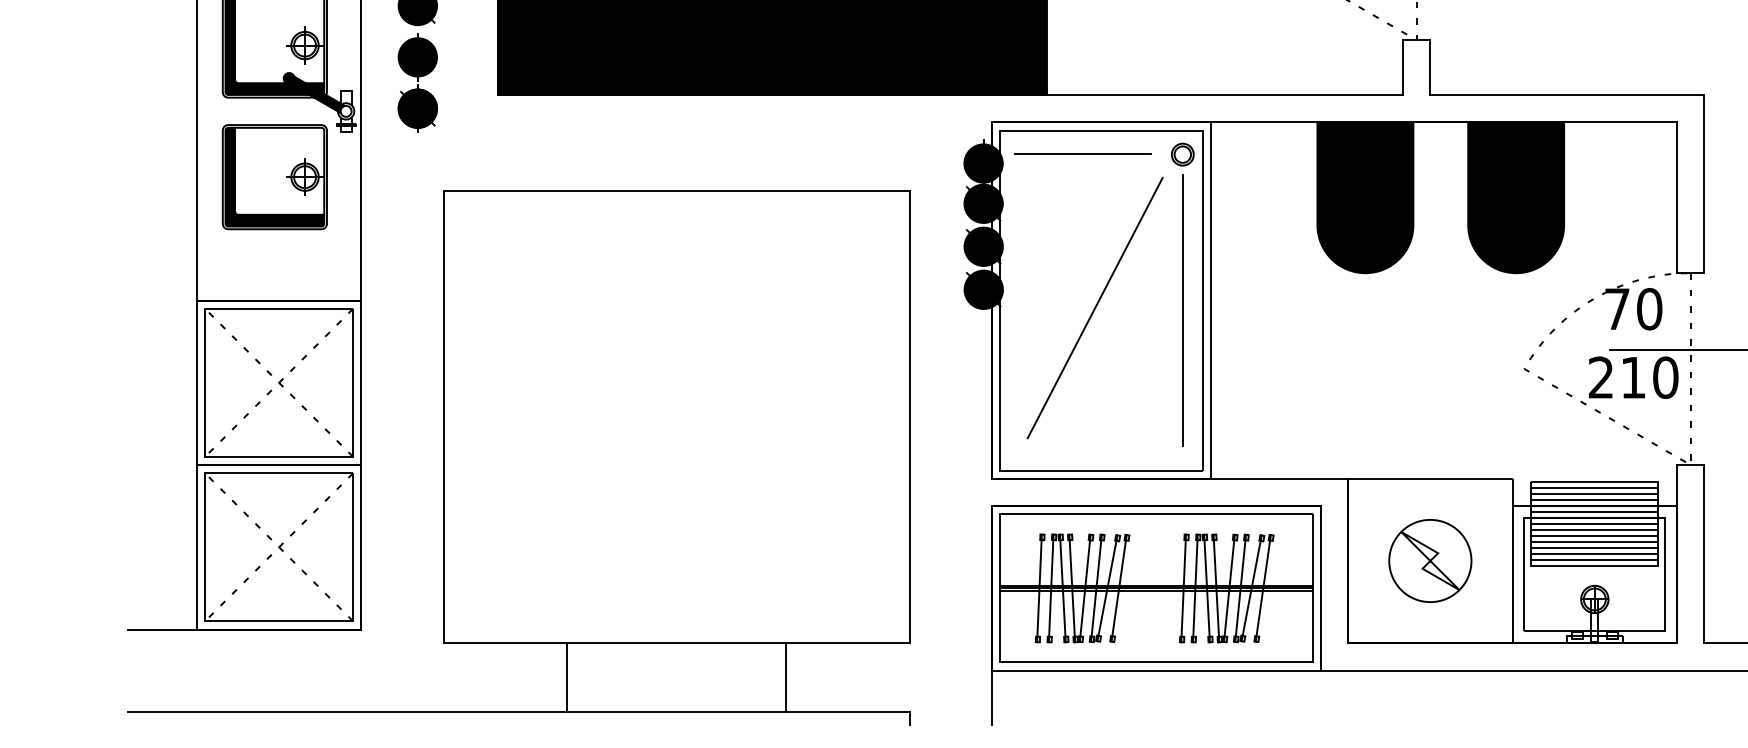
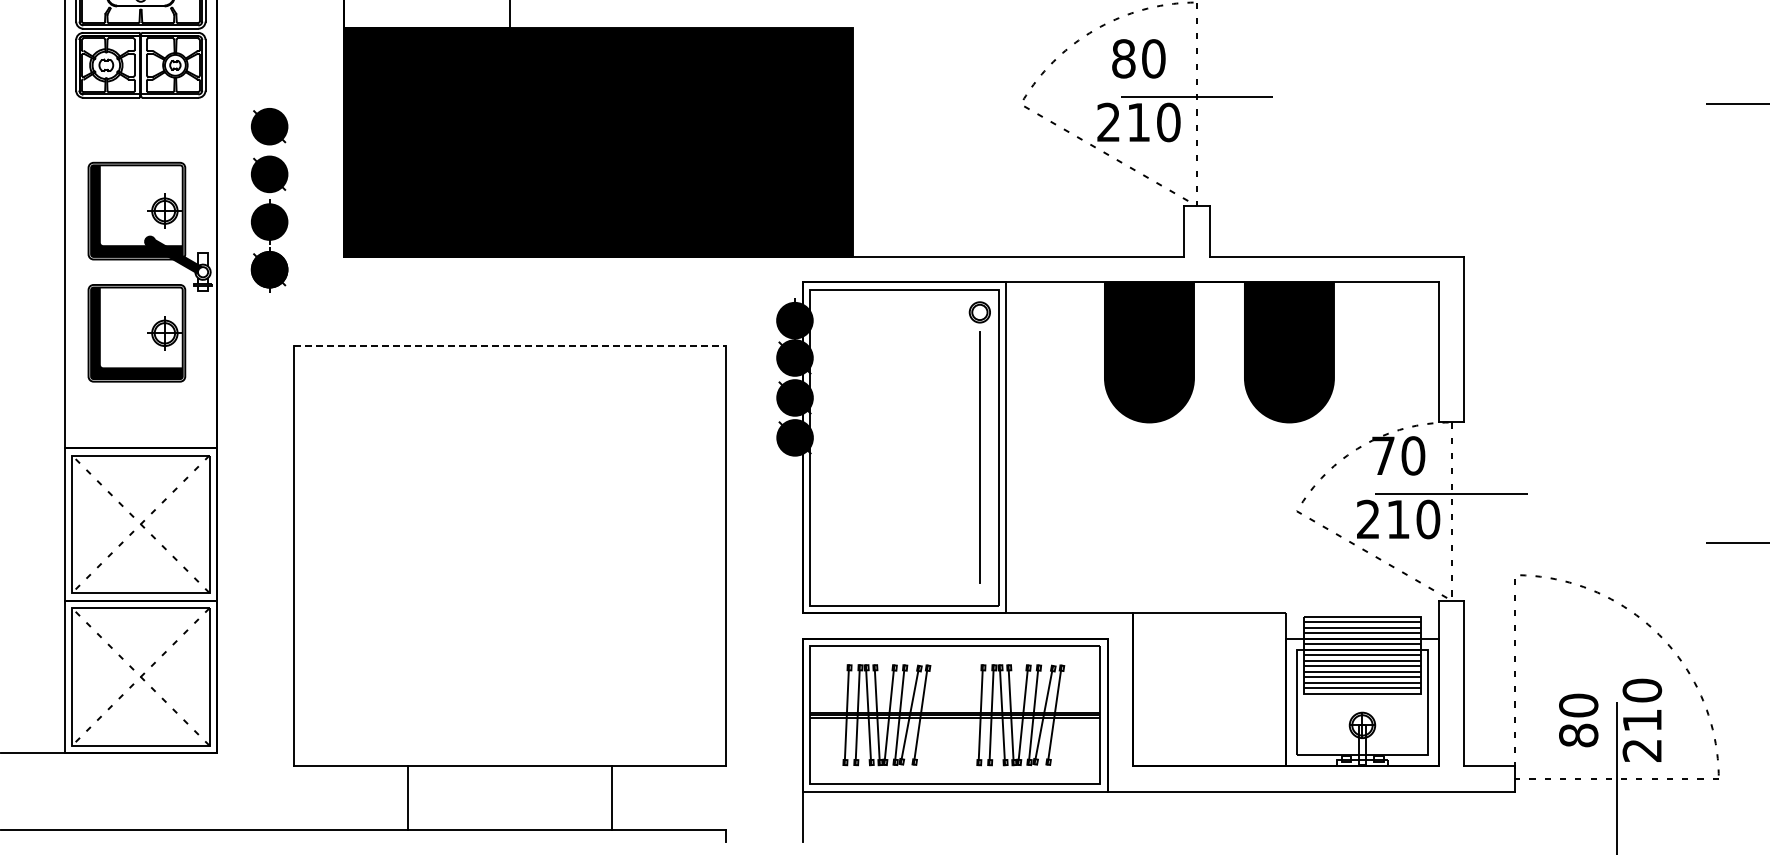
line: (1082, 154) -> (886, 312), removed
line: (677, 191) -> (510, 346), solid -> dashed
line: (1095, 307) -> (898, 454), removed
part: (1430, 560) -> (1209, 689), removed

